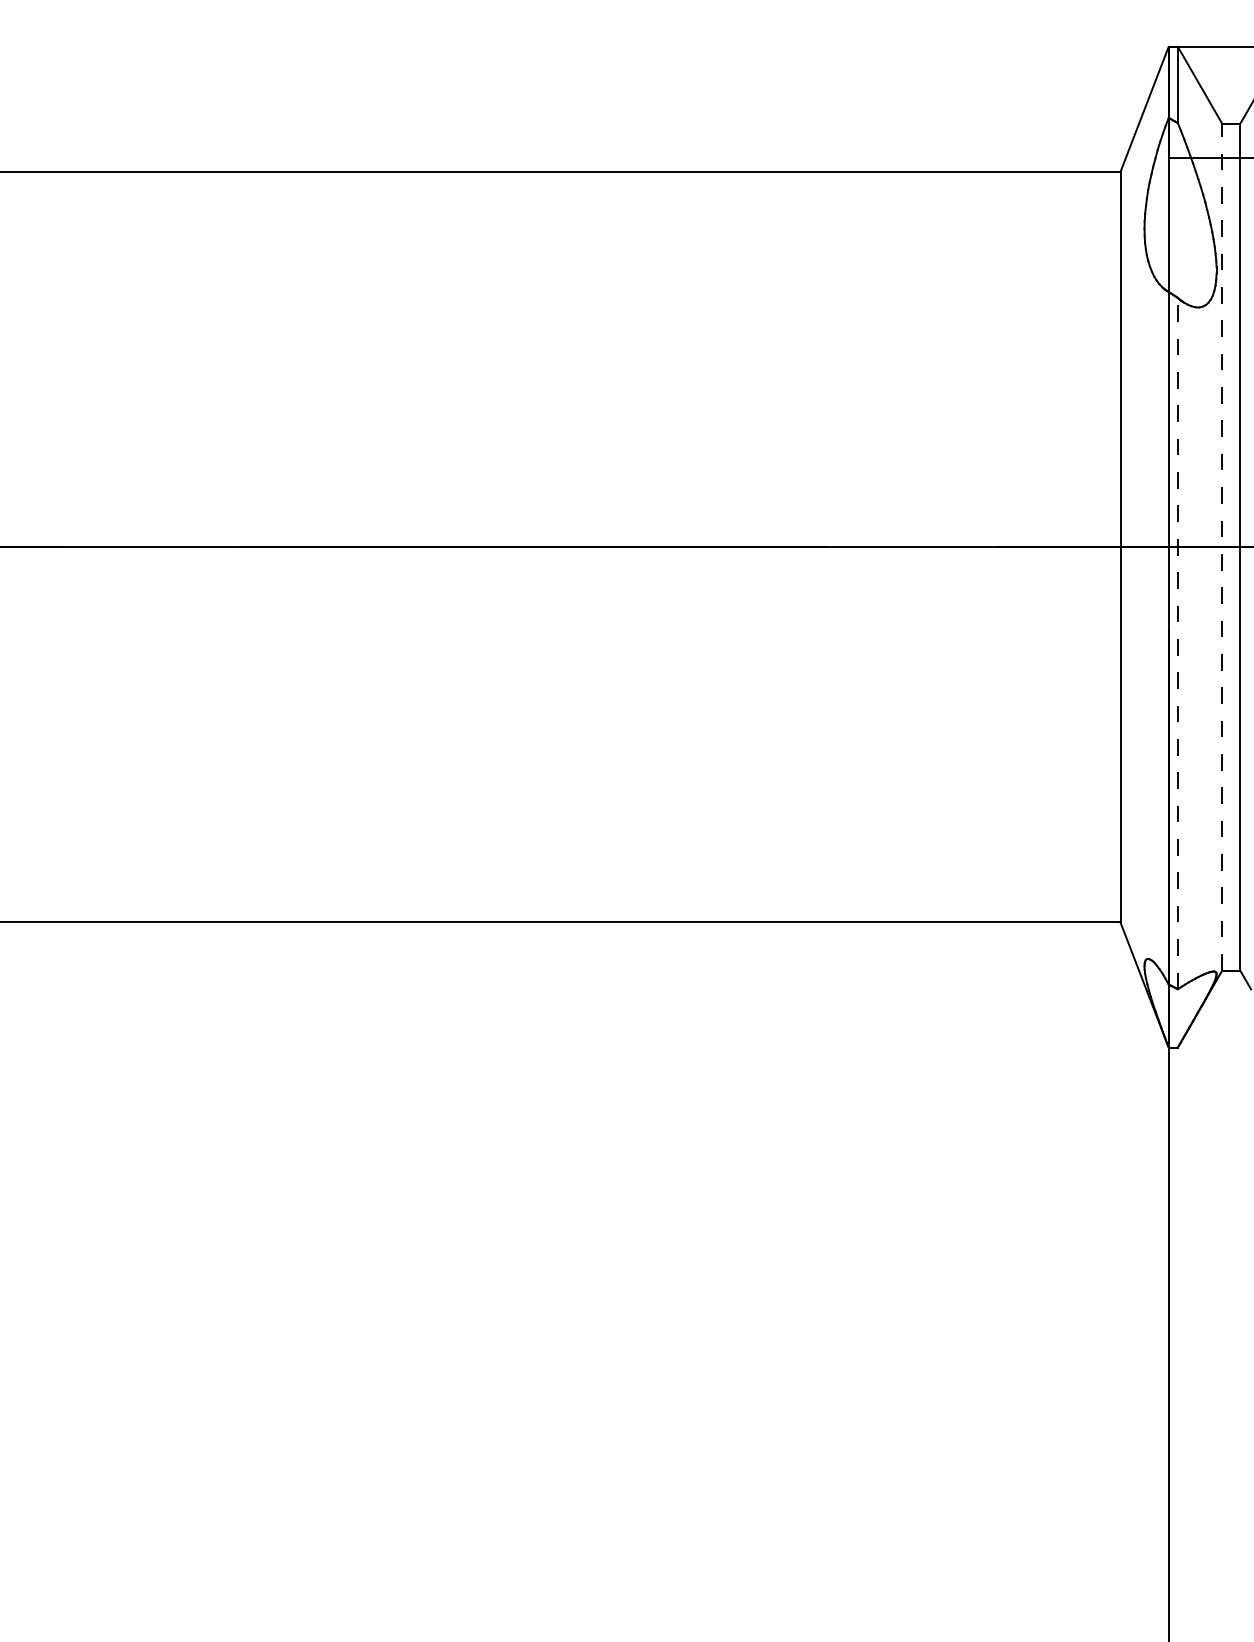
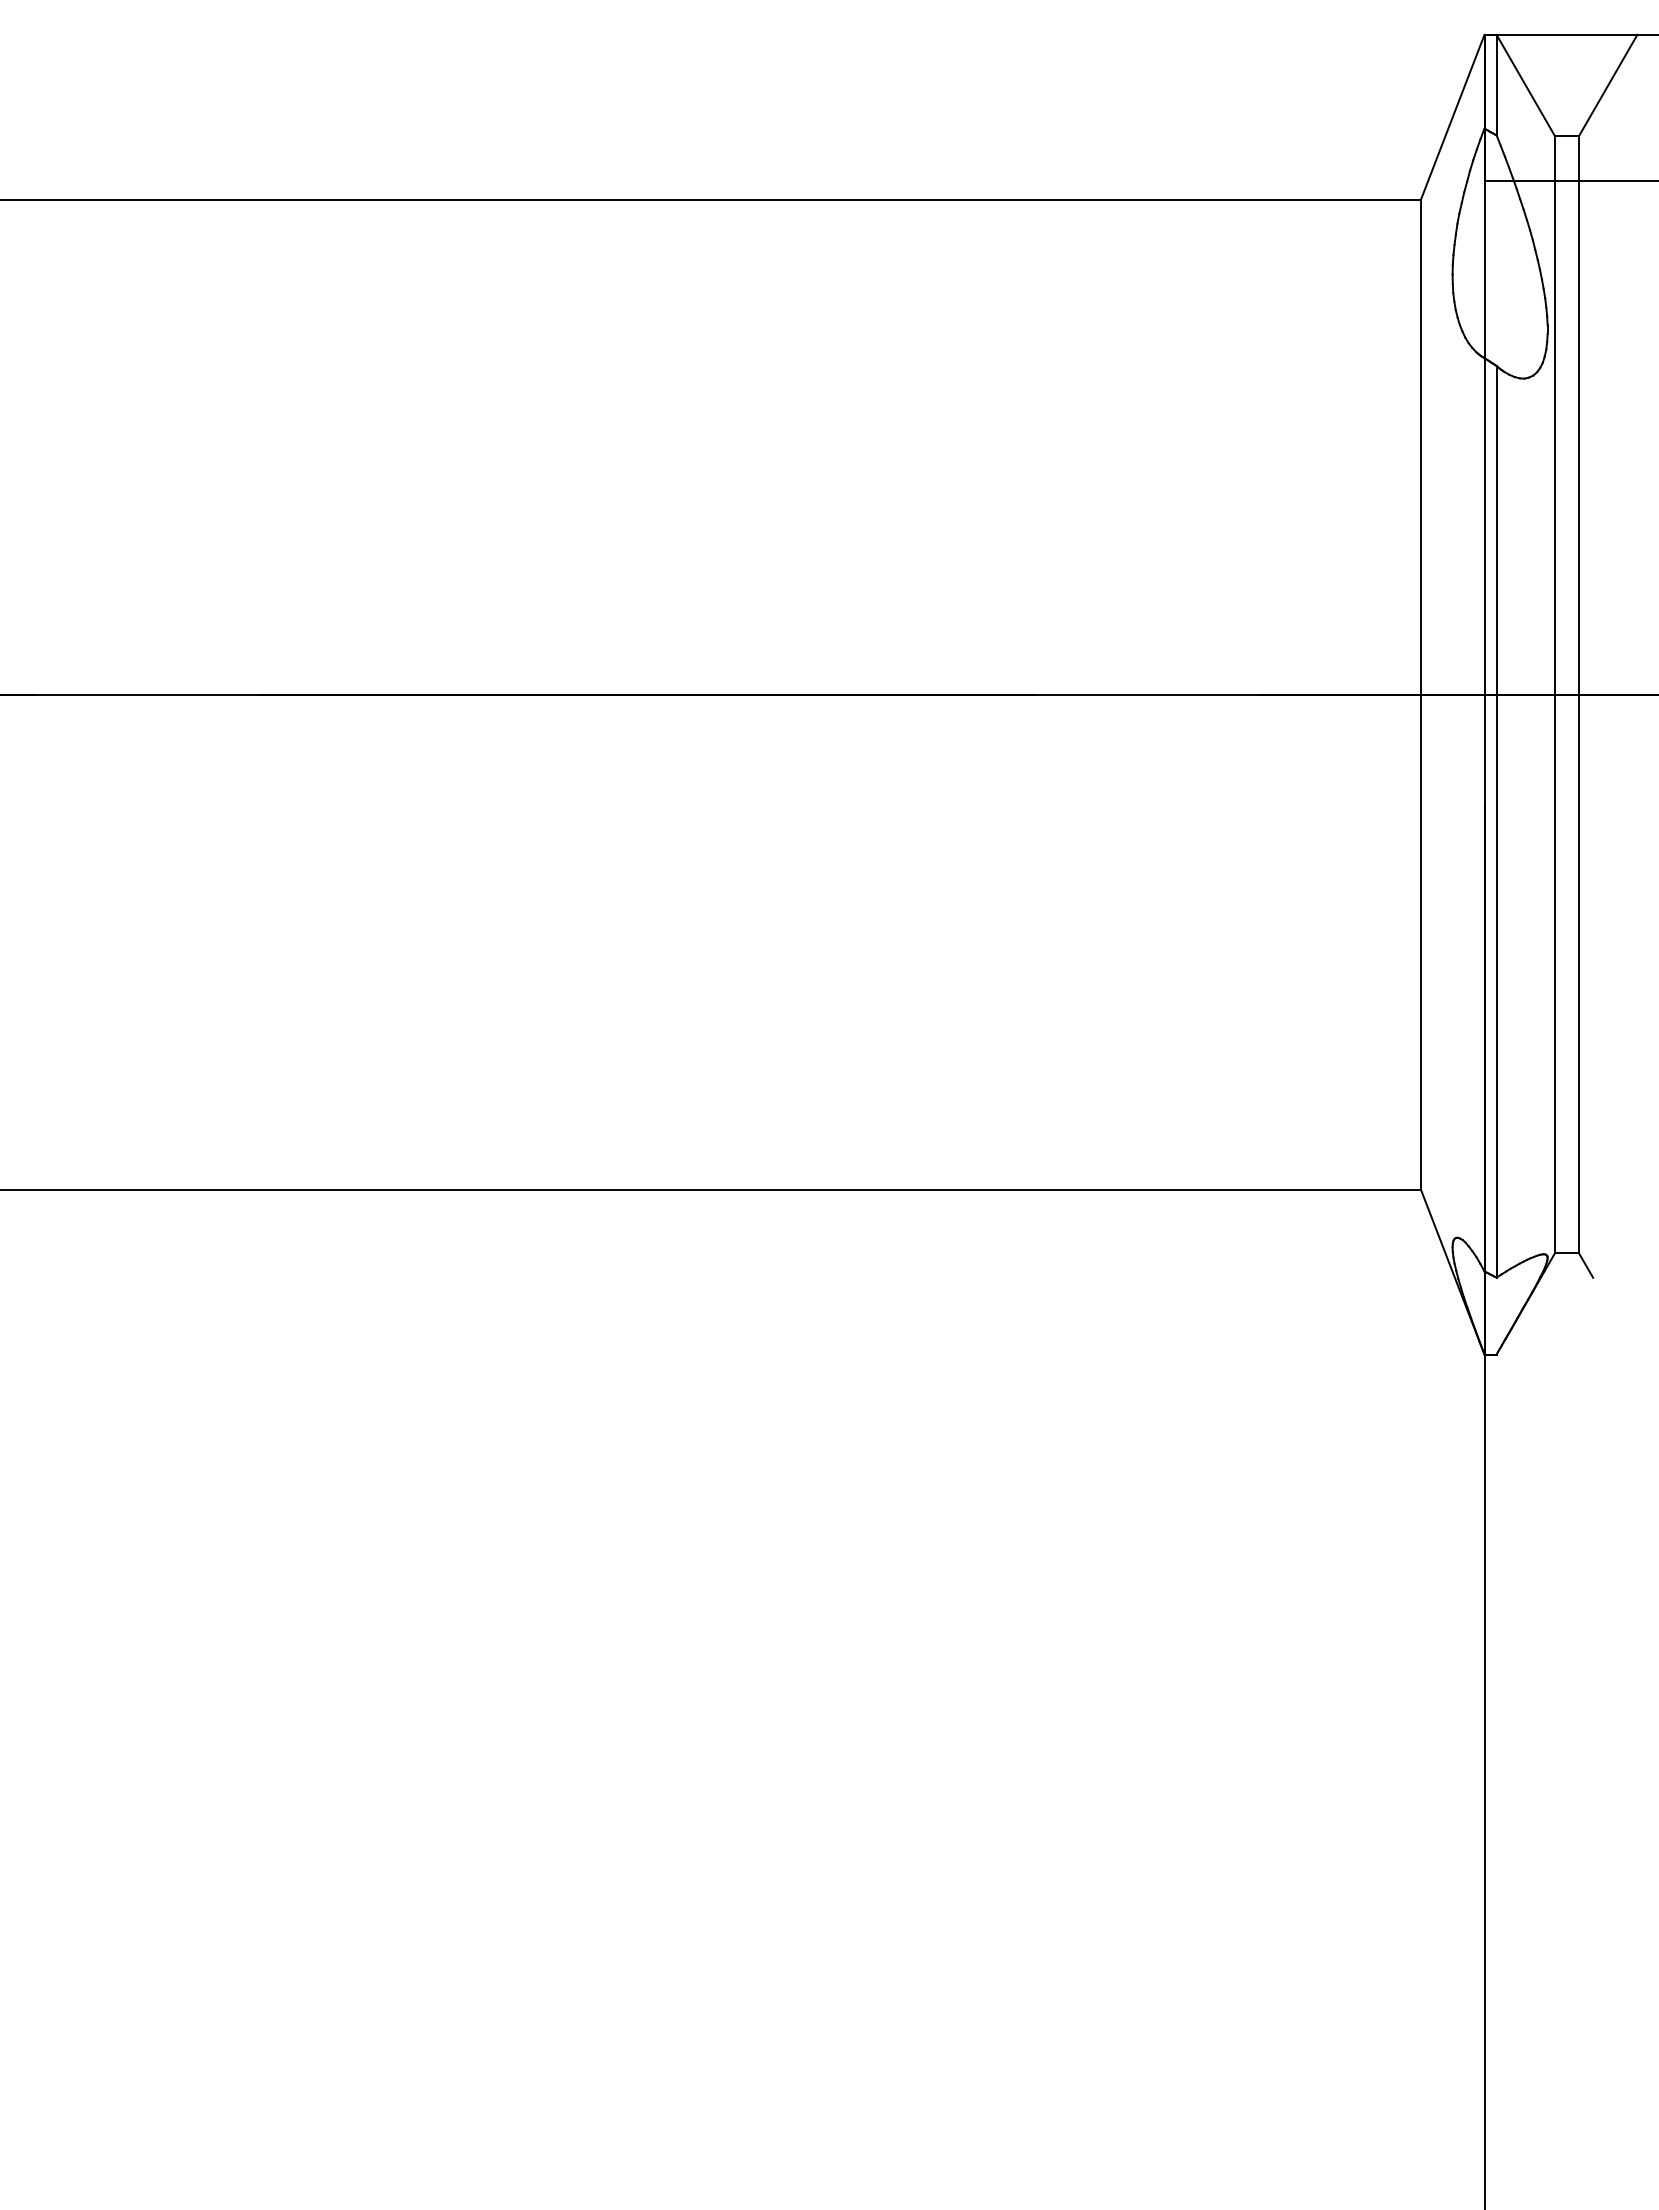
line: (1221, 547) -> (1554, 694), dashed -> solid
line: (1177, 643) -> (1496, 821), dashed -> solid

